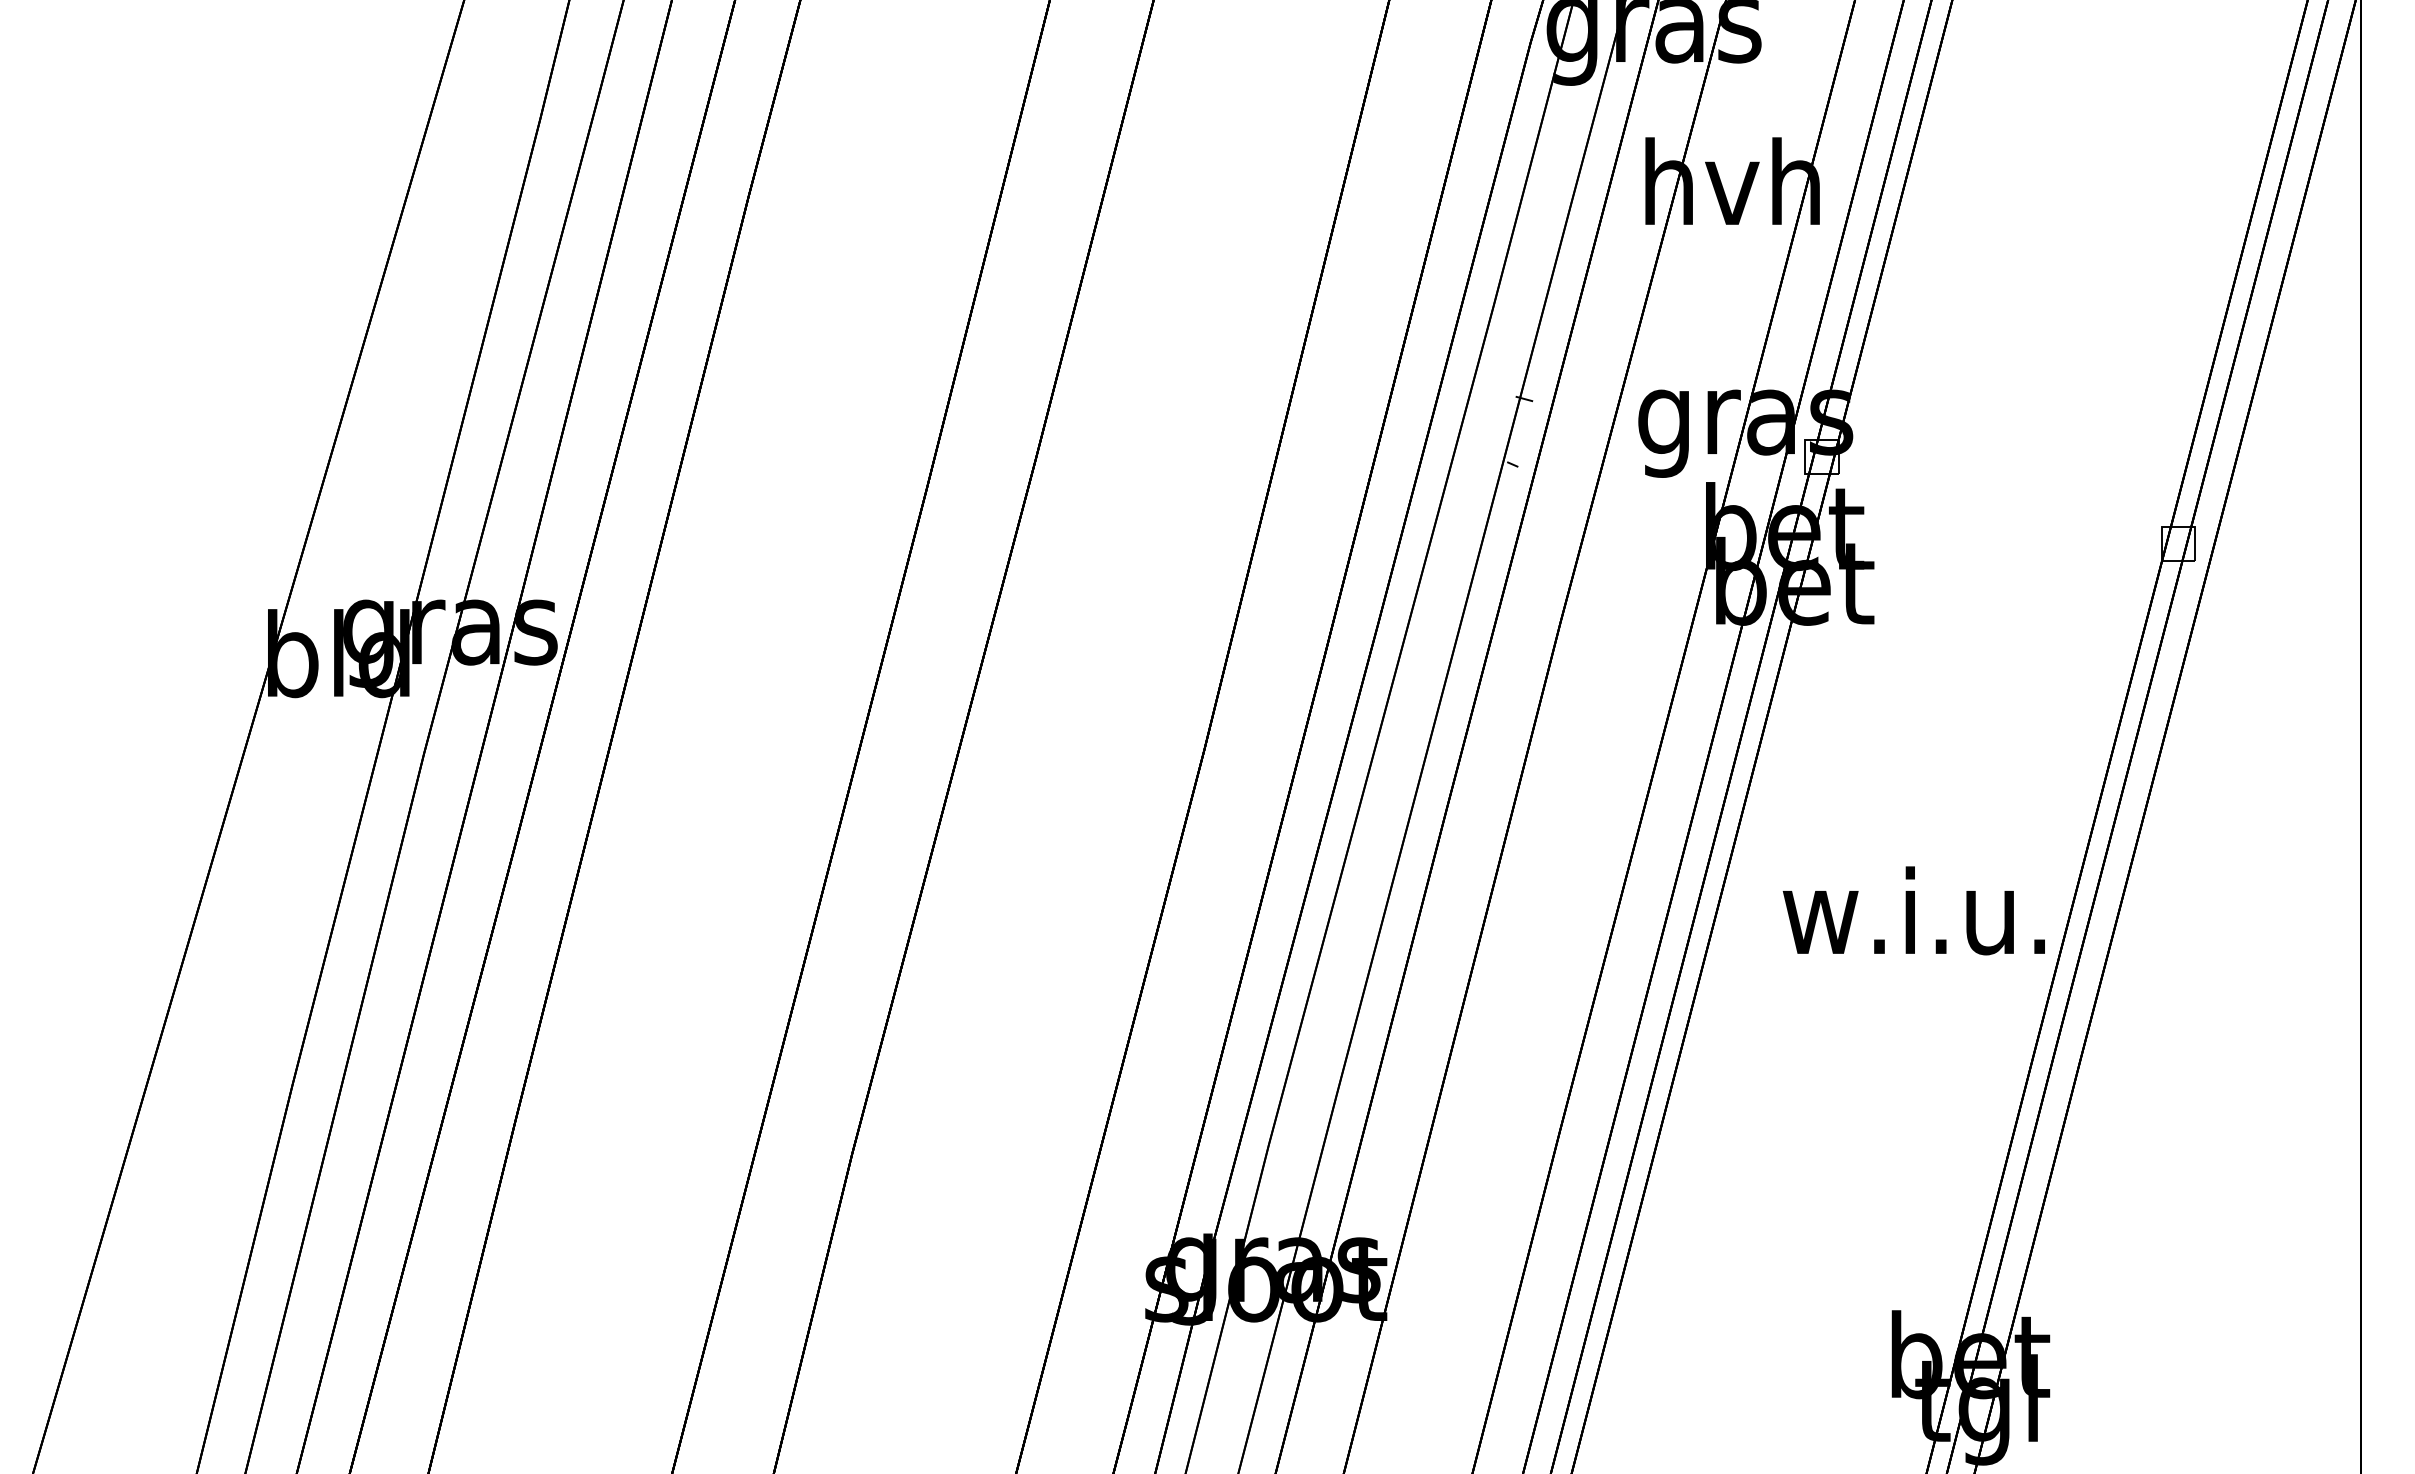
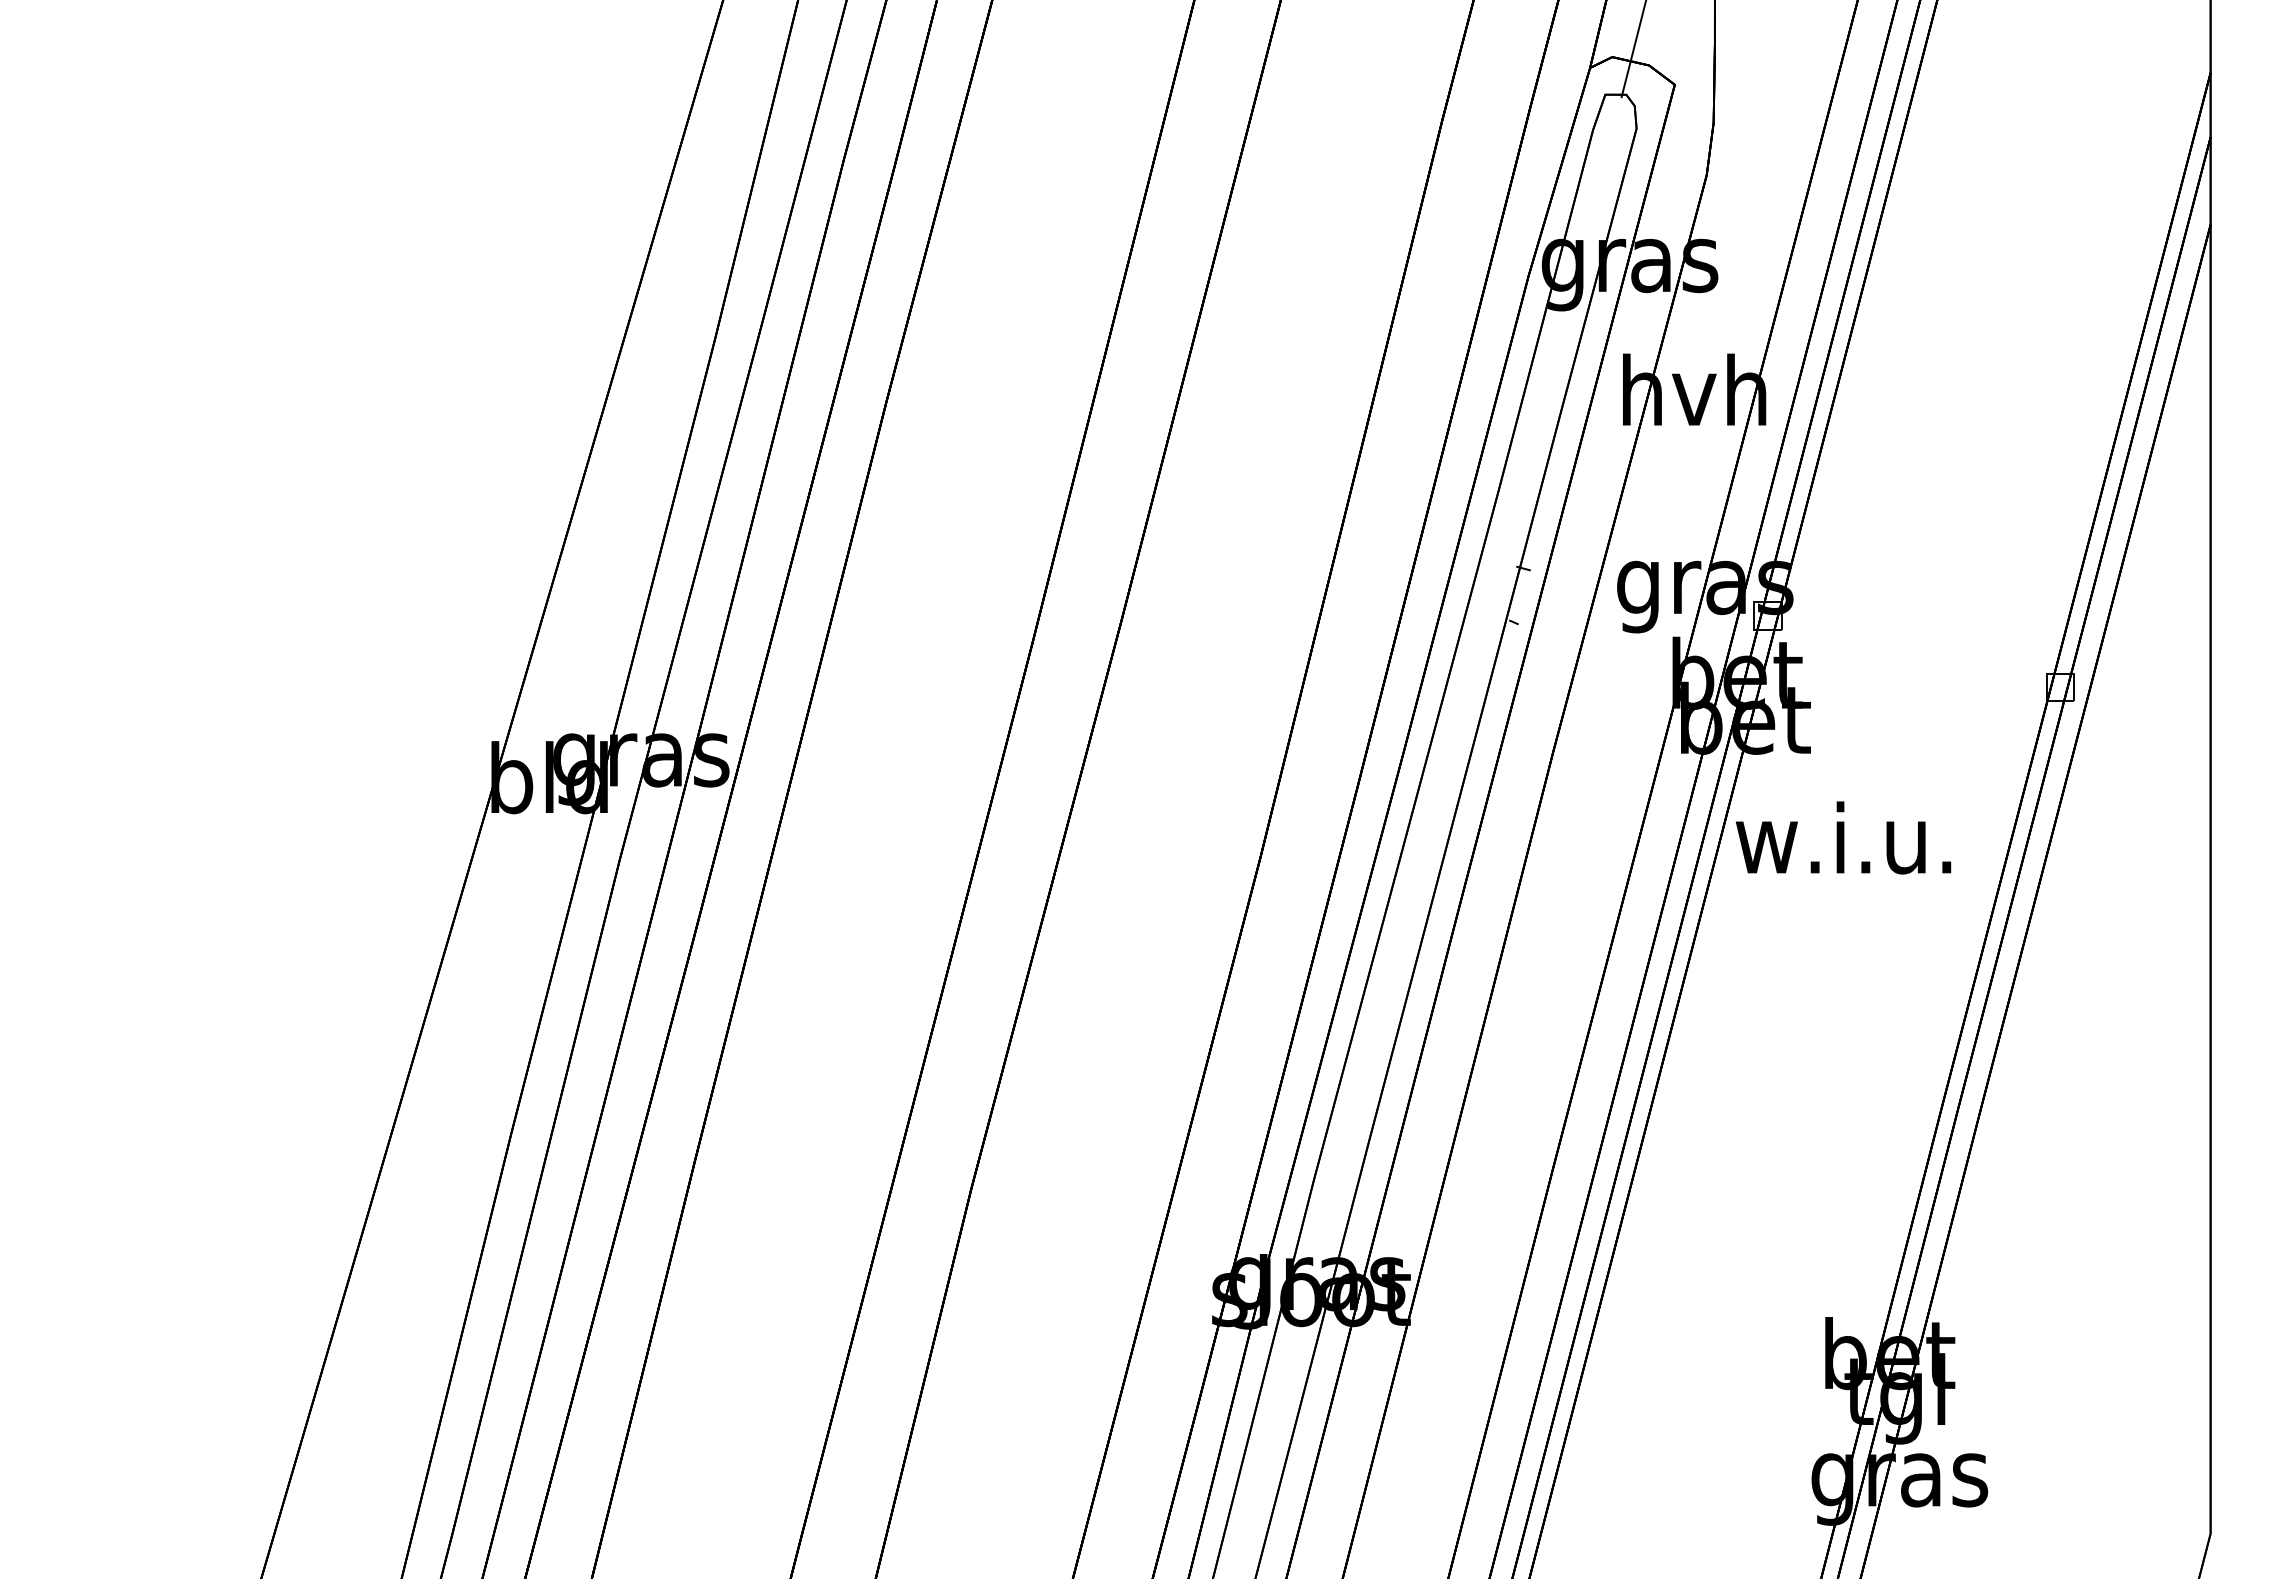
text: (1913, 910) -> (1843, 837), moved

